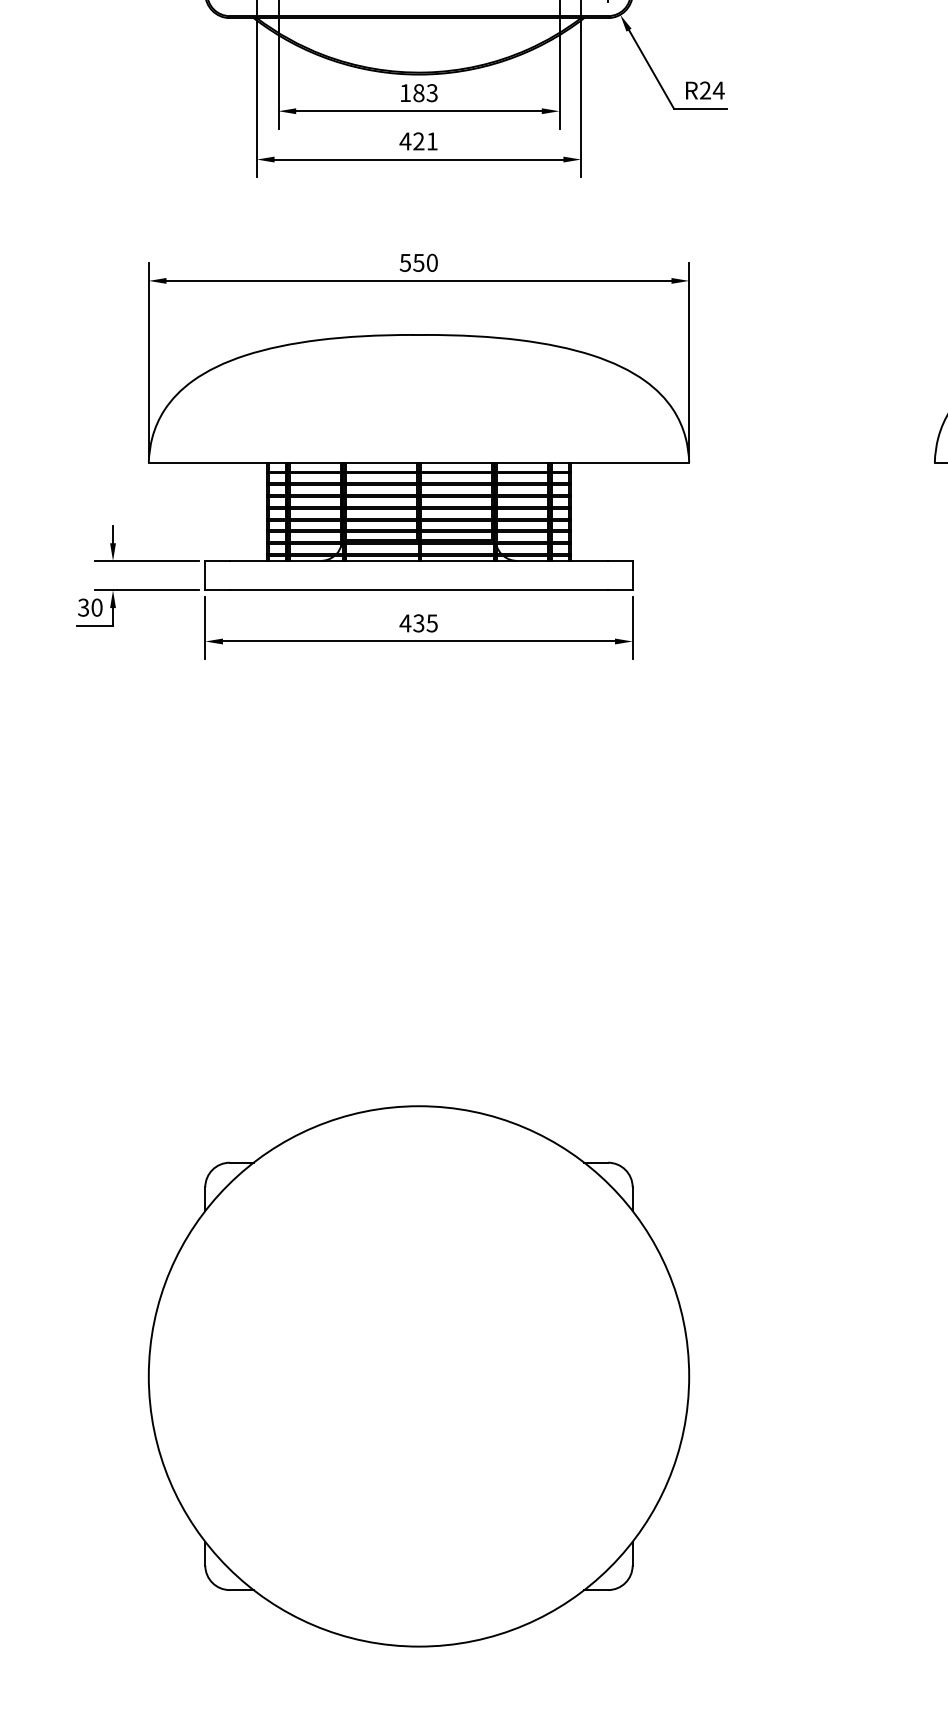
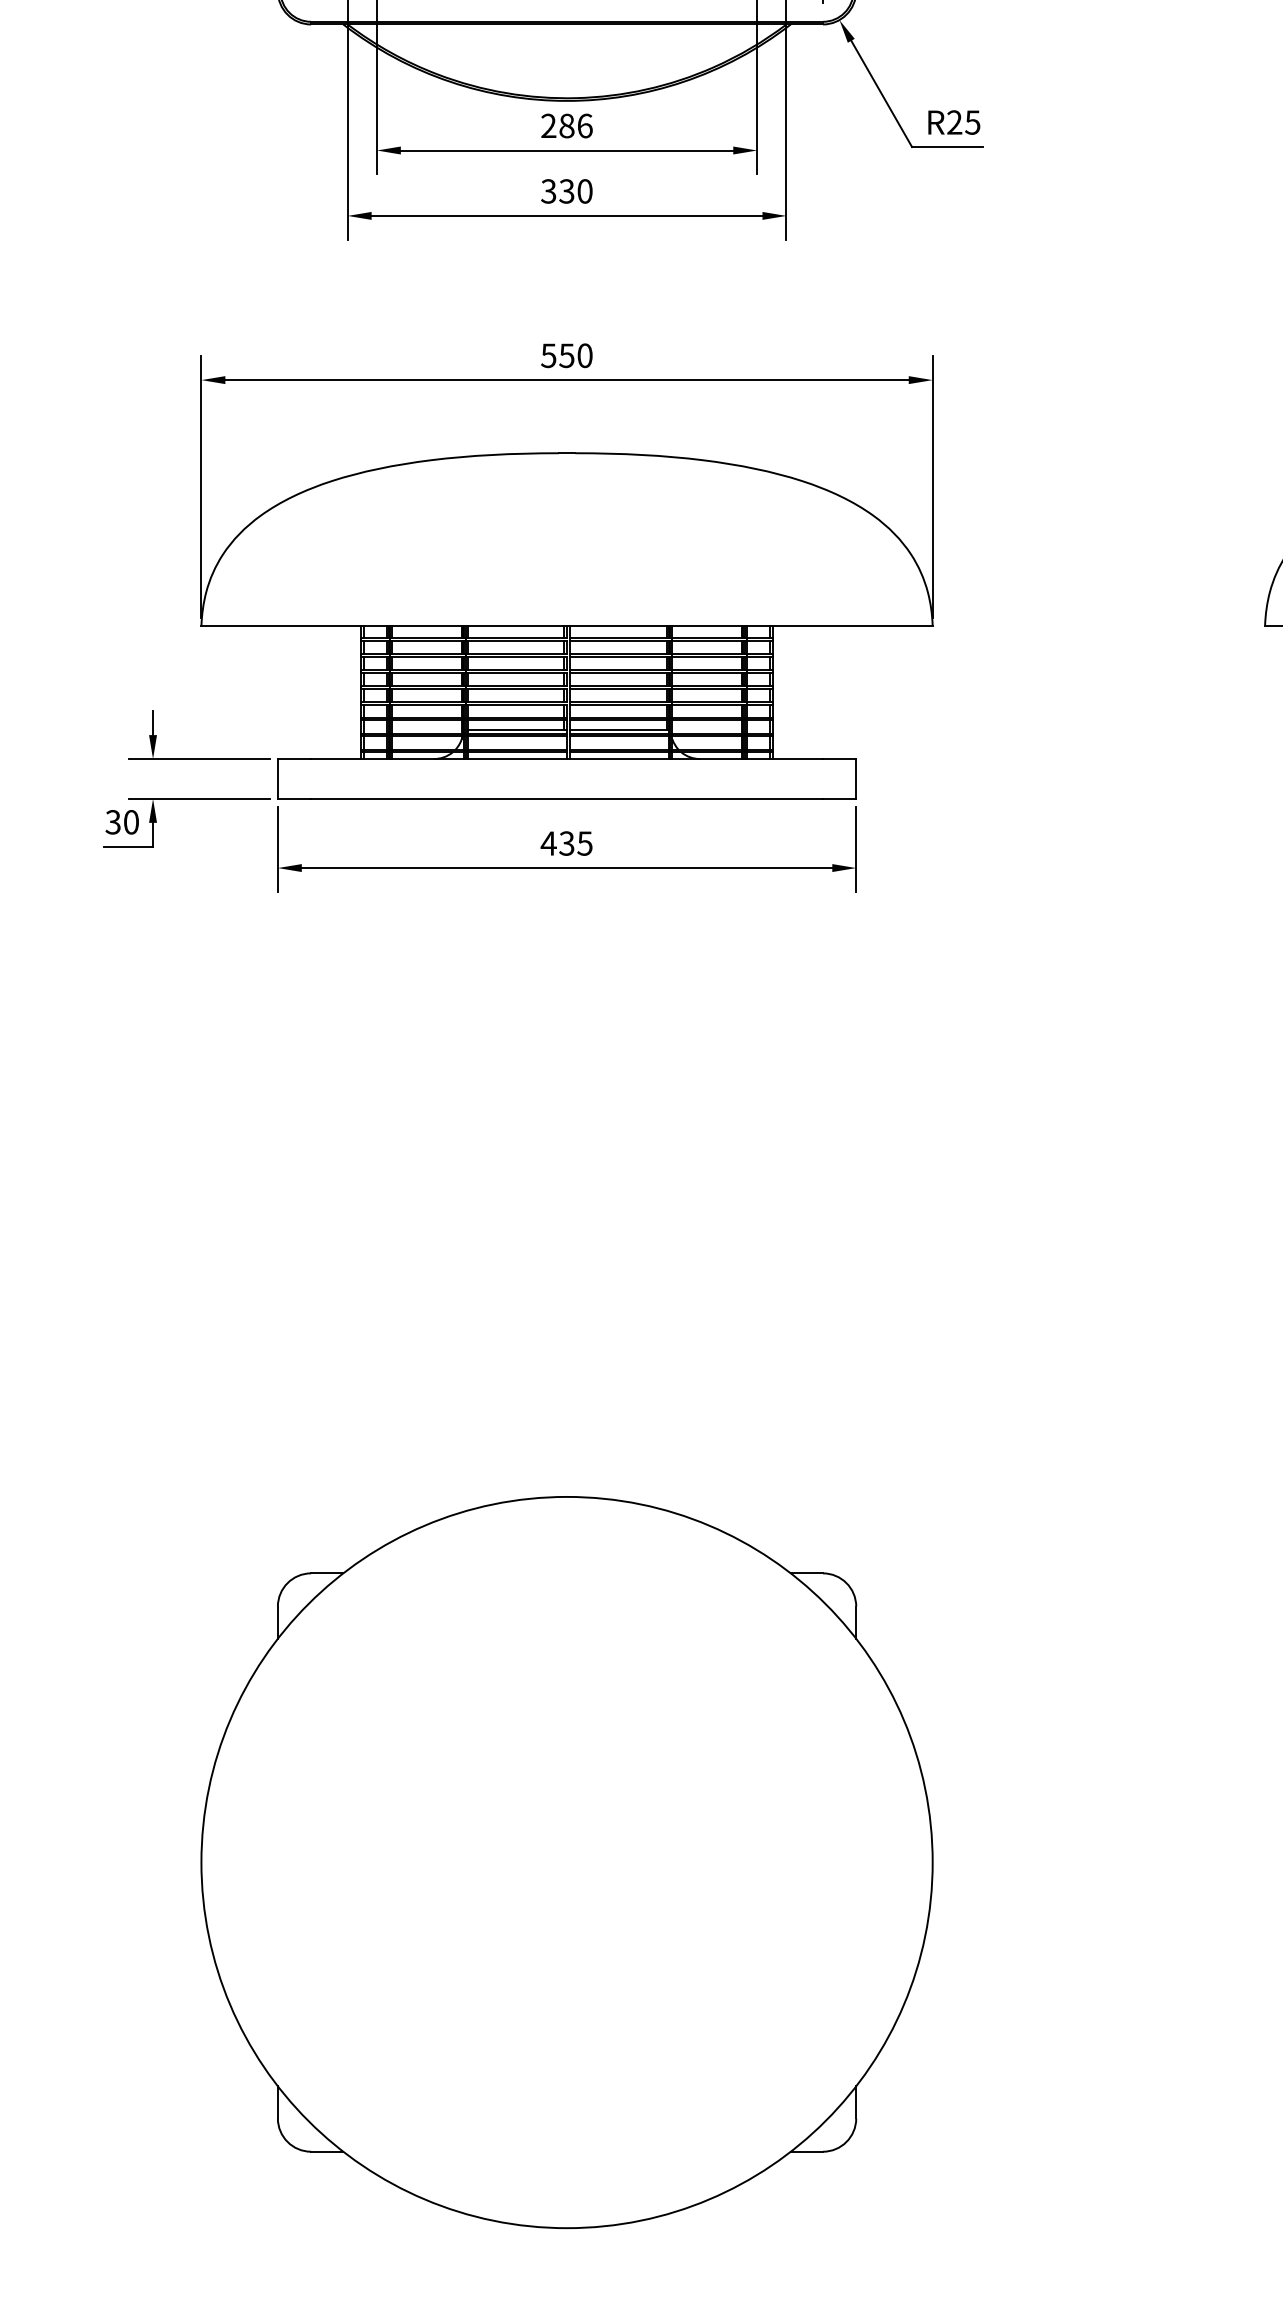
text: (718, 90) -> (972, 122), R24 -> R25
text: (418, 93) -> (566, 126), 183 -> 286
text: (418, 141) -> (566, 191), 421 -> 330

